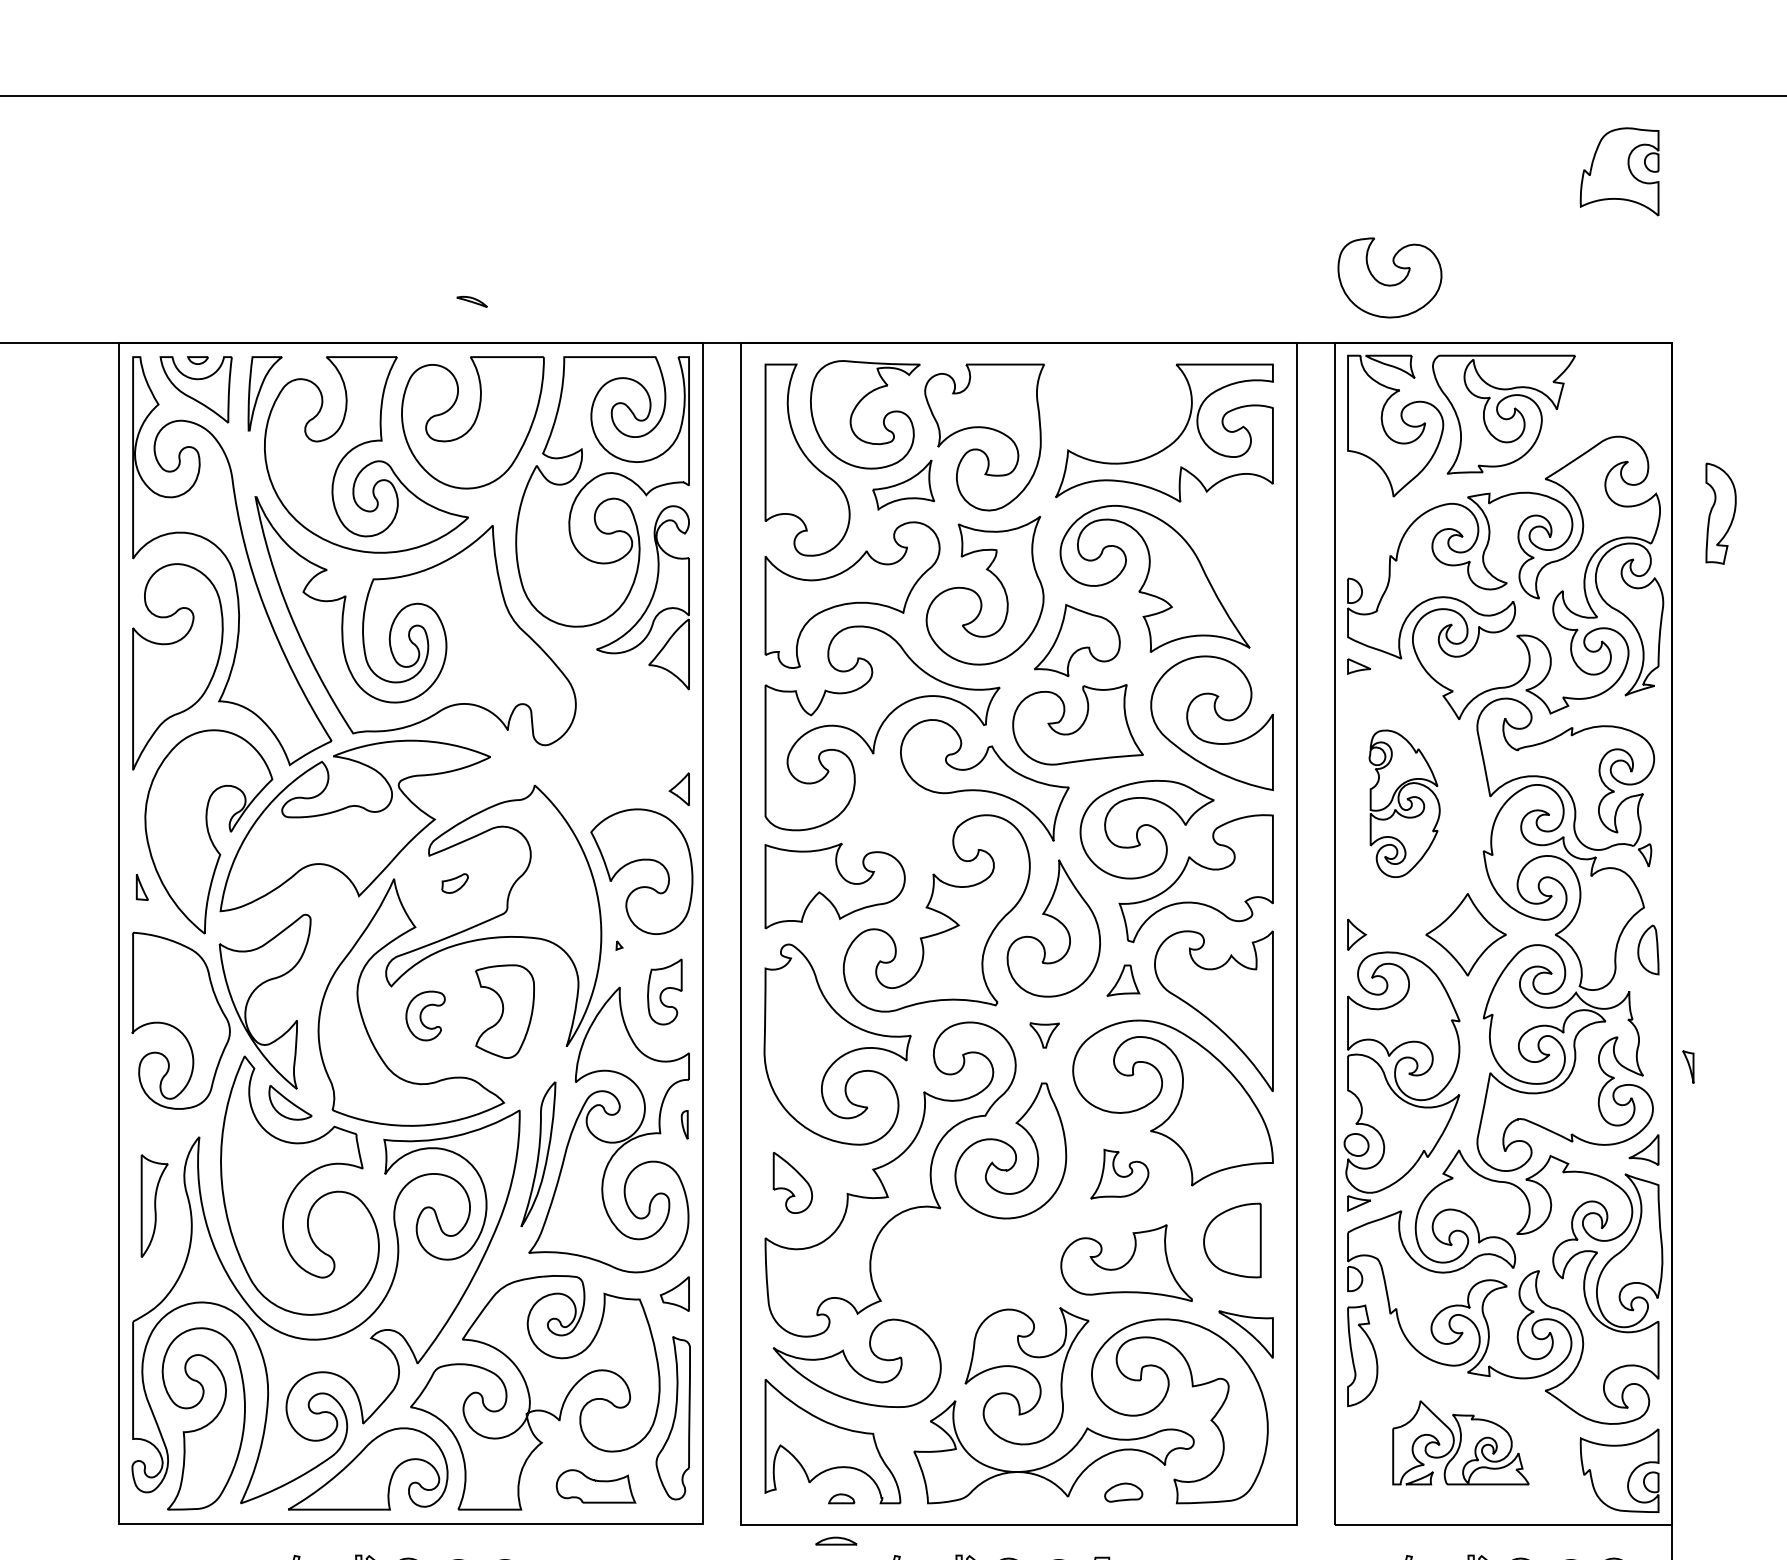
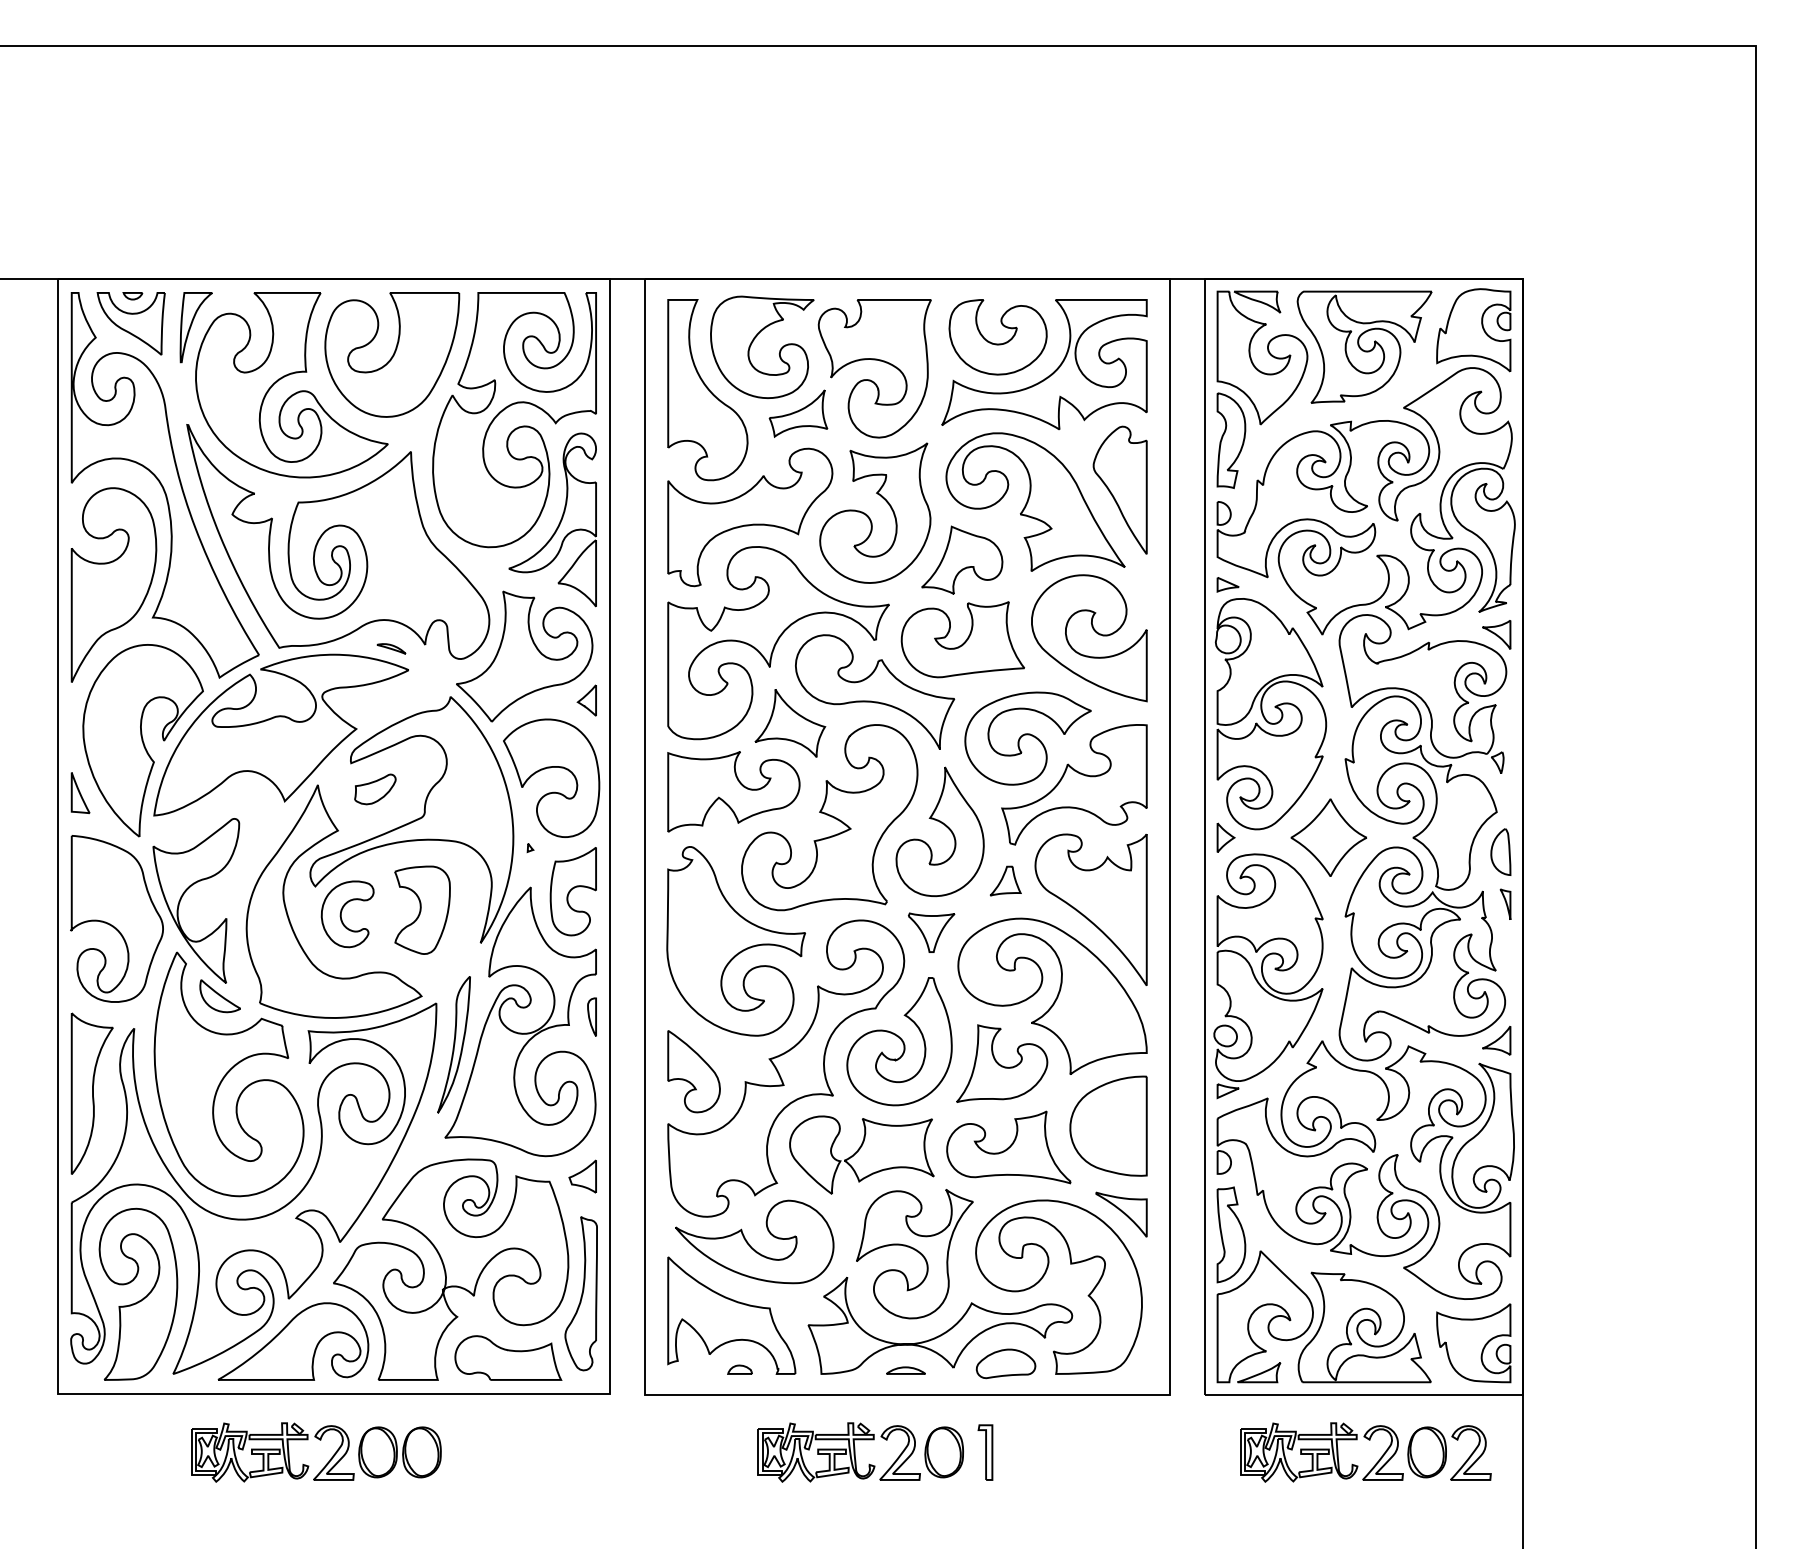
part: (1619, 172) -> (1473, 330), moved
part: (1389, 278) -> (997, 337), moved
part: (472, 301) -> (391, 648), moved
part: (1721, 513) -> (1231, 440), moved
part: (1244, 565) -> (1119, 489), added
part: (1643, 719) -> (1496, 634), added
part: (613, 742) -> (524, 656), added
part: (1404, 804) -> (1270, 714), size x1.67
part: (895, 813) -> (790, 723), added
part: (455, 883) -> (375, 789), size x1.67
part: (142, 886) -> (80, 792), size x1.67
part: (664, 991) -> (572, 891), size x1.43
part: (425, 1016) -> (347, 914), size x1.43
part: (1044, 1035) -> (931, 932), size x1.67
part: (1688, 1065) -> (1505, 903), moved
part: (684, 1124) -> (591, 1016), size x1.43
part: (1119, 1174) -> (1002, 1063), size x1.67
part: (792, 1182) -> (693, 1071), size x1.43
part: (154, 1205) -> (91, 1093), size x1.67
part: (1232, 1239) -> (1108, 1125), size x1.43
part: (970, 1270) -> (861, 1154), added
part: (1460, 1442) -> (1323, 1316), size x1.67
part: (596, 1485) -> (508, 1357), size x1.43
part: (1123, 1492) -> (1005, 1363), size x1.67
part: (835, 1540) -> (905, 1370), moved

